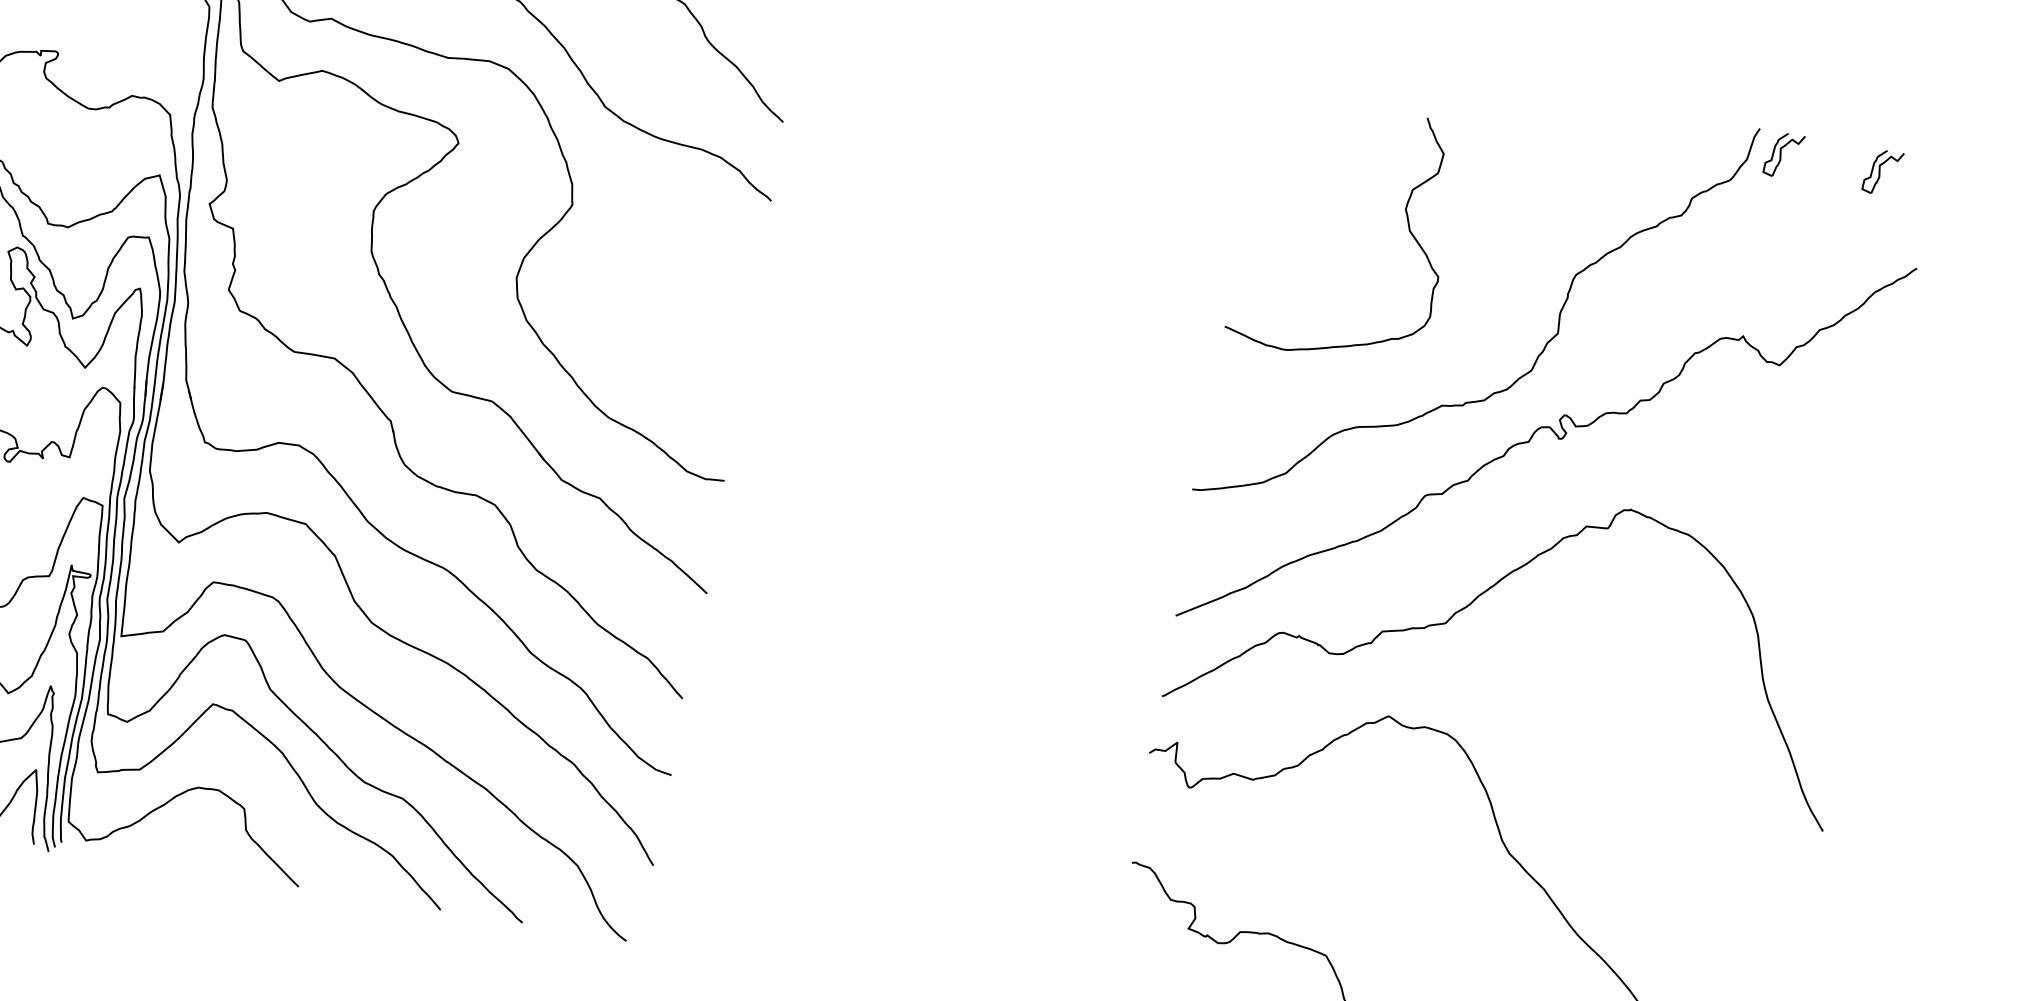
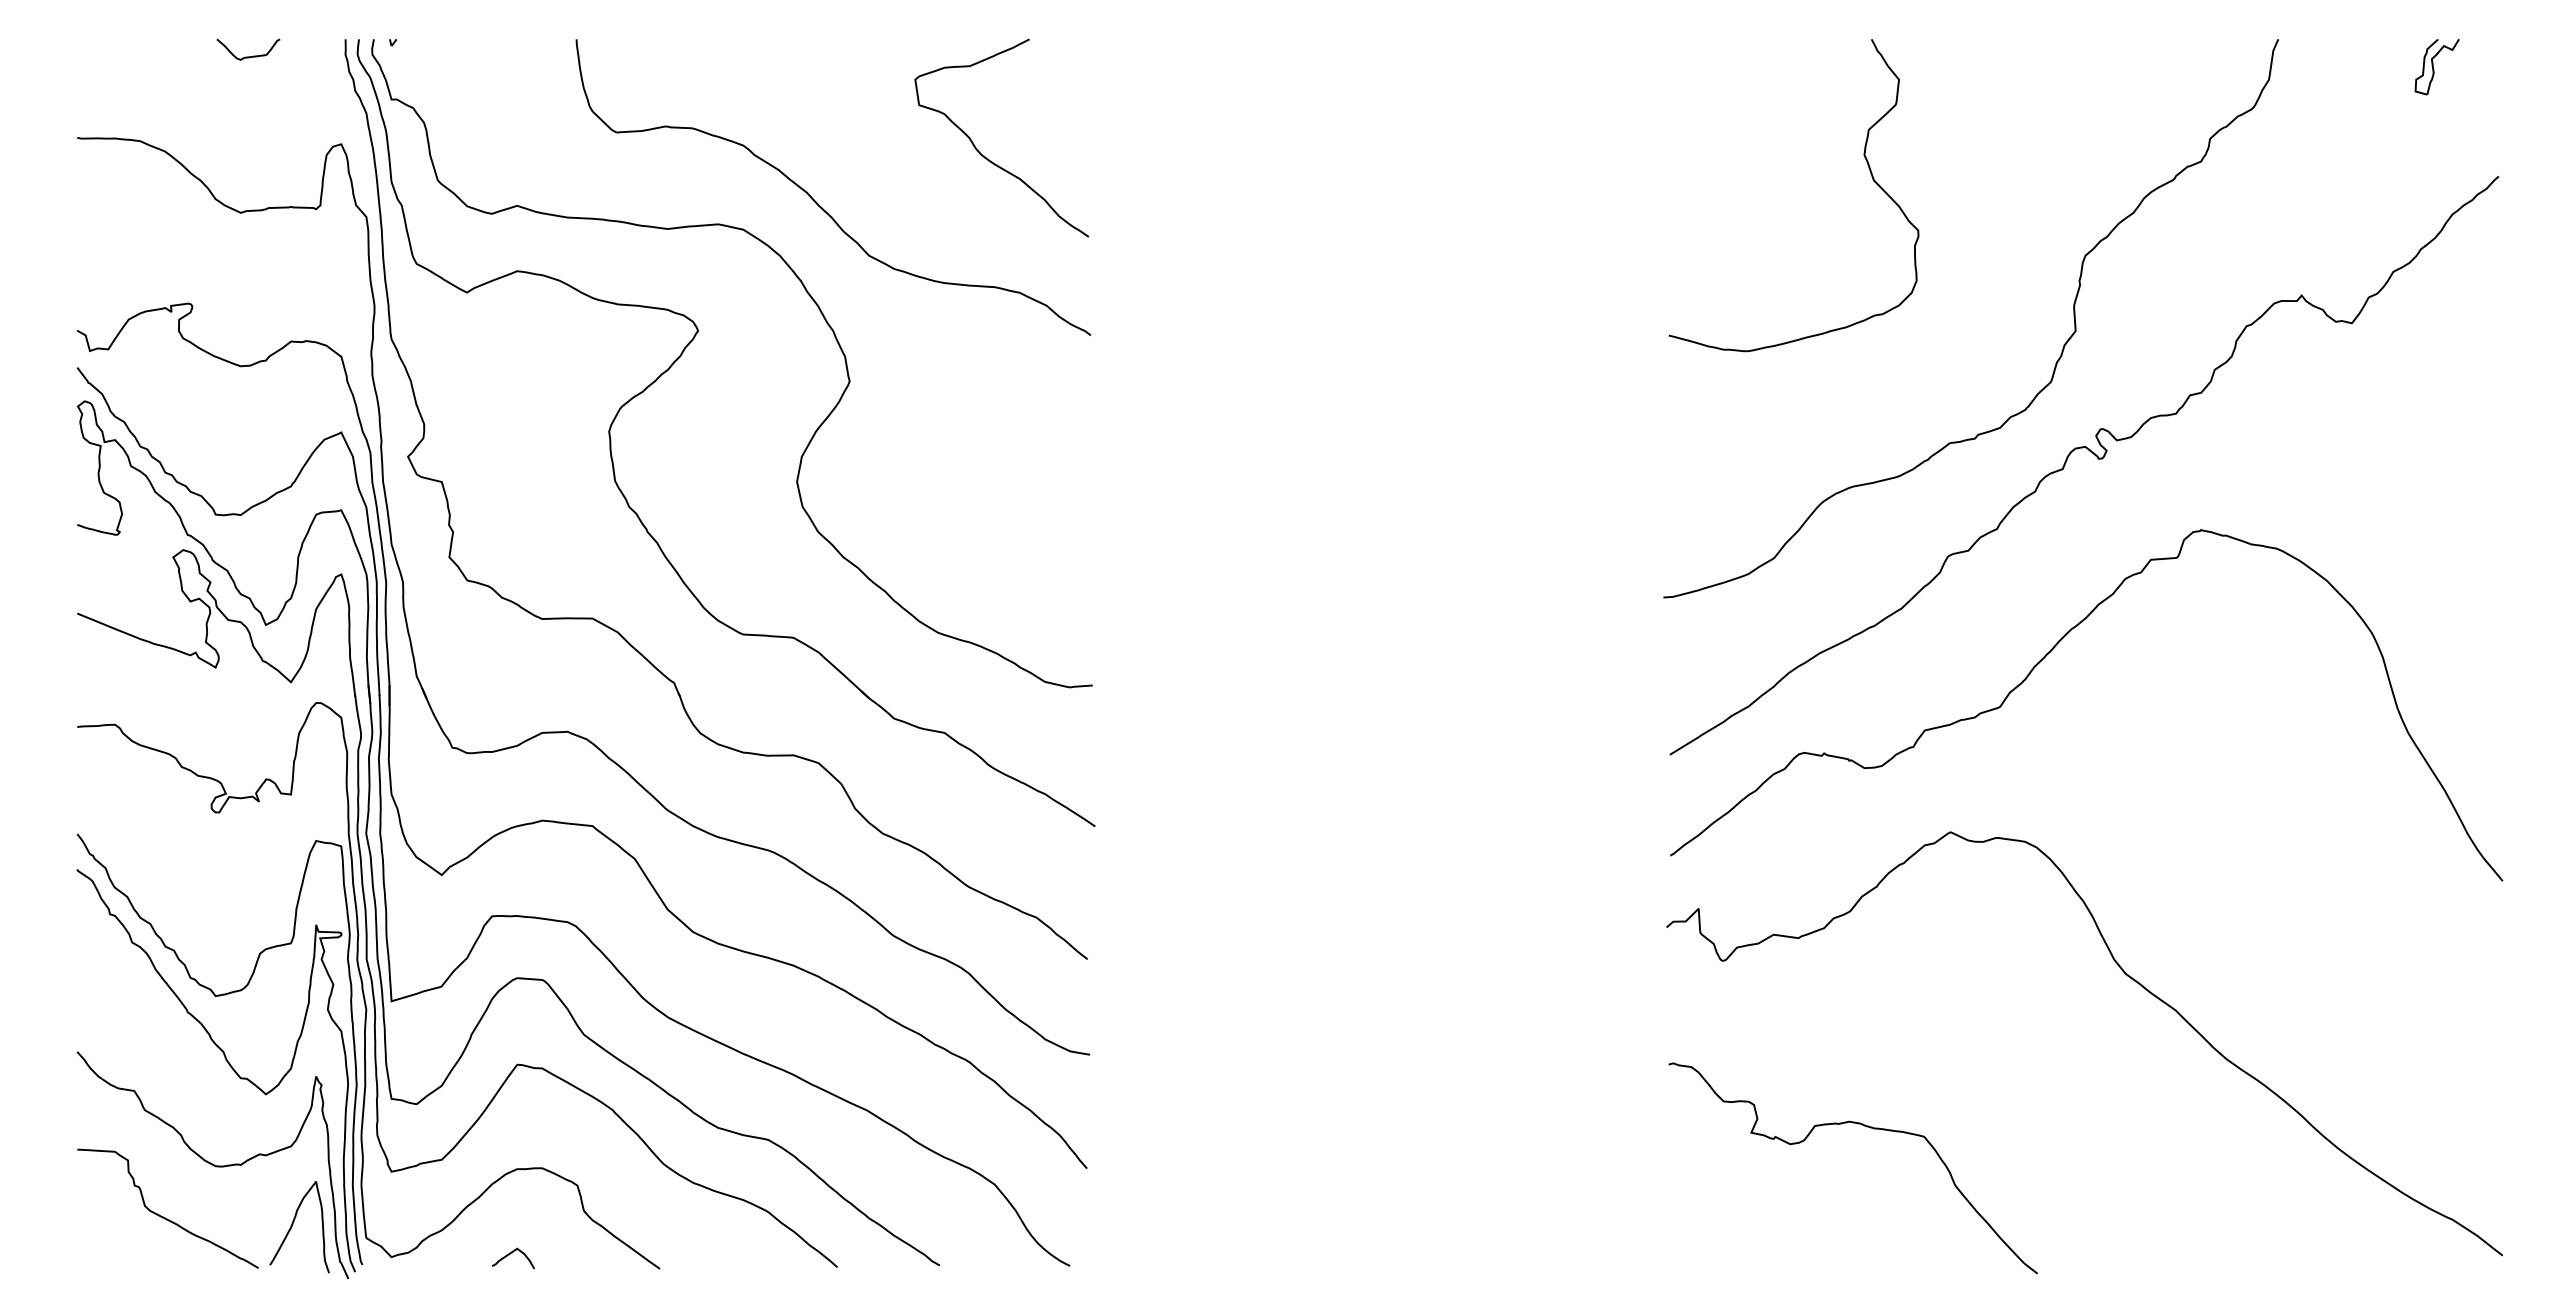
part: (1783, 155) -> (2312, 67), removed
part: (1407, 223) -> (1869, 171), moved
curve: (180, 855) -> (509, 1255), added

